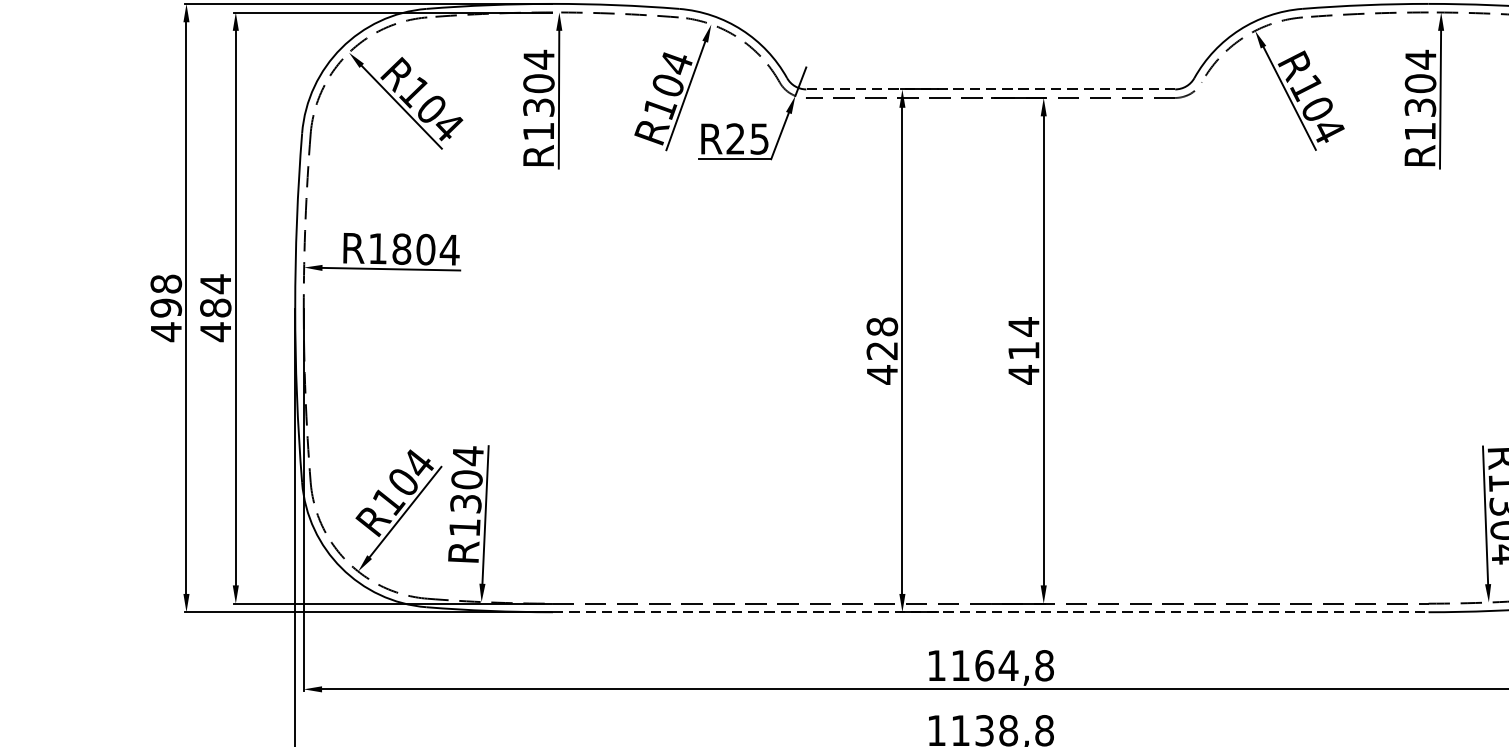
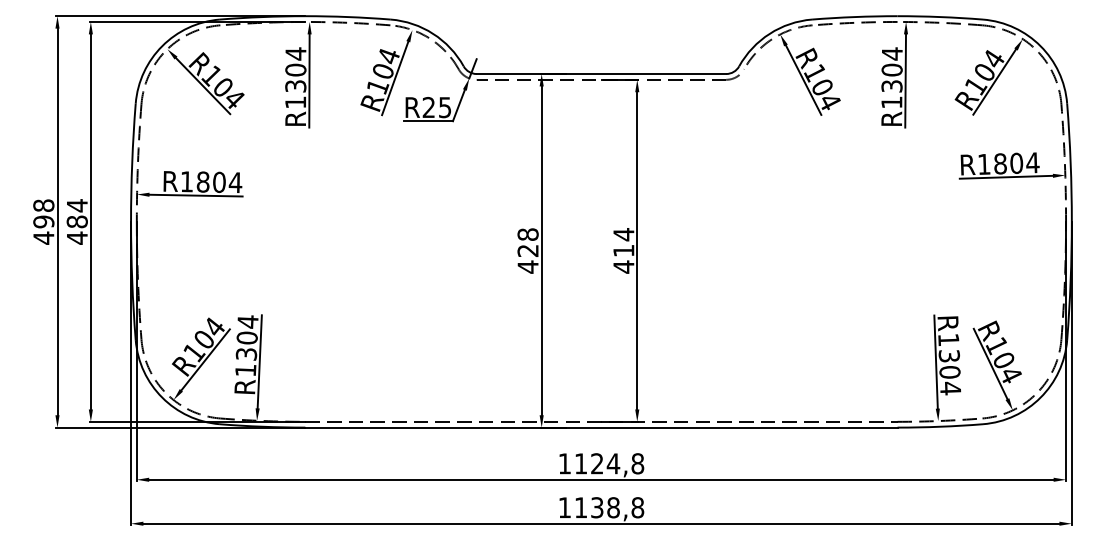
line: (990, 90) -> (601, 74), dashed -> solid
line: (990, 612) -> (601, 427), dashed -> solid
text: (984, 665) -> (597, 463), 1164,8 -> 1124,8

